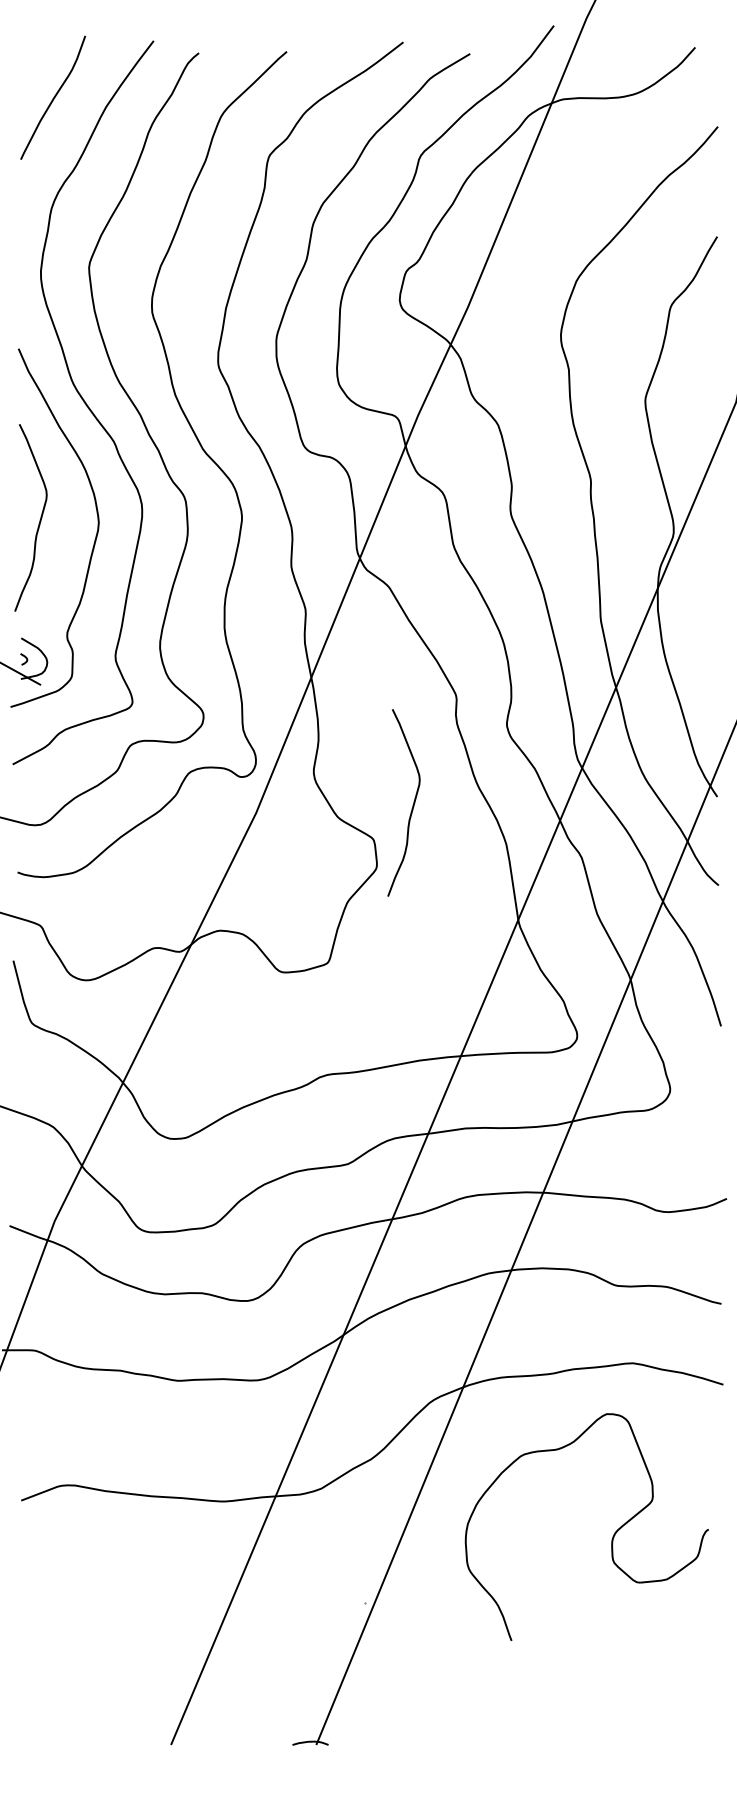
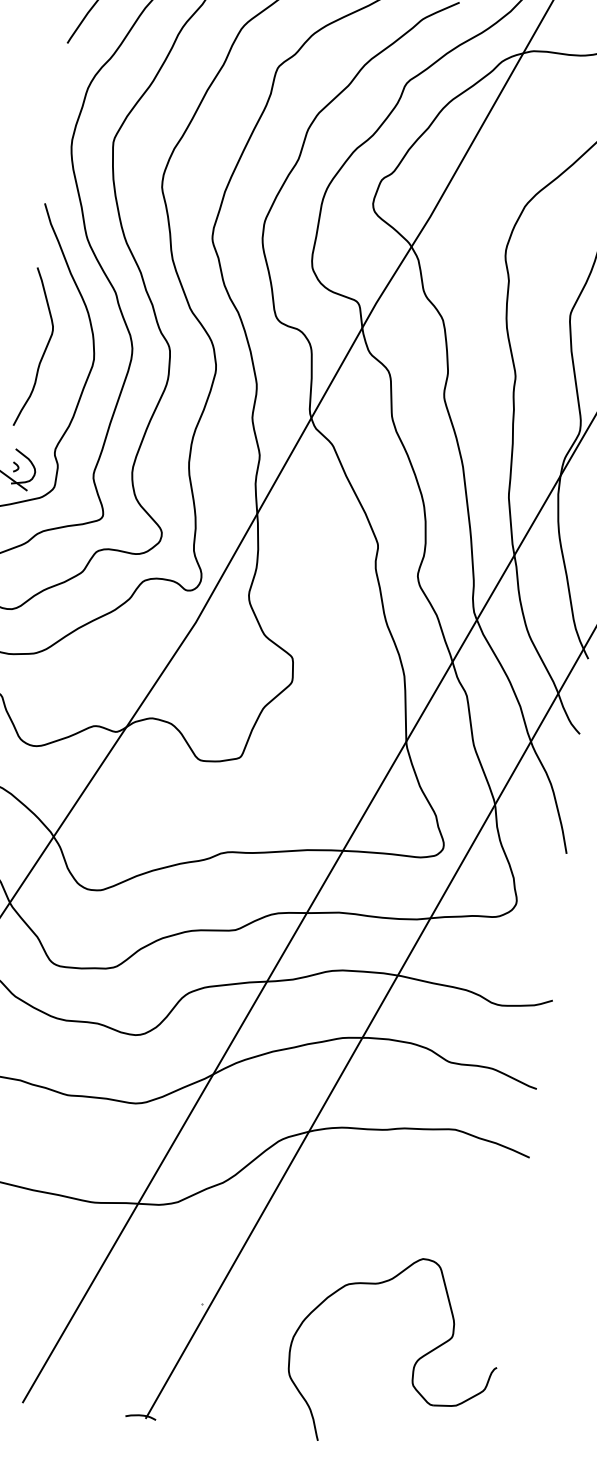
curve: (412, 805) -> (329, 633), removed
part: (612, 1536) -> (414, 1363), moved

